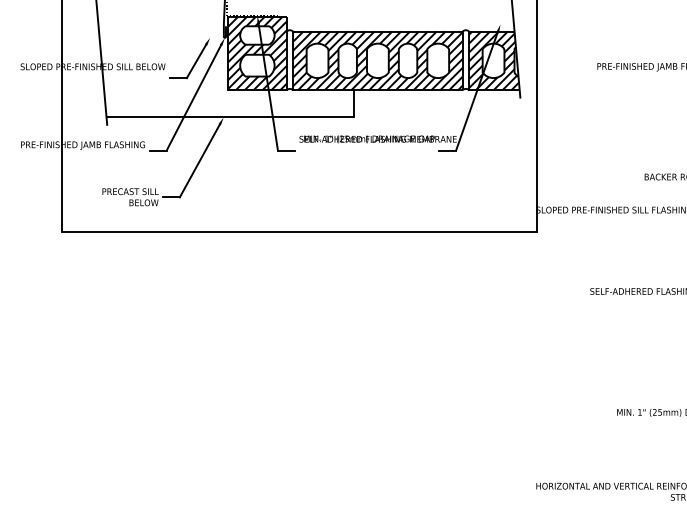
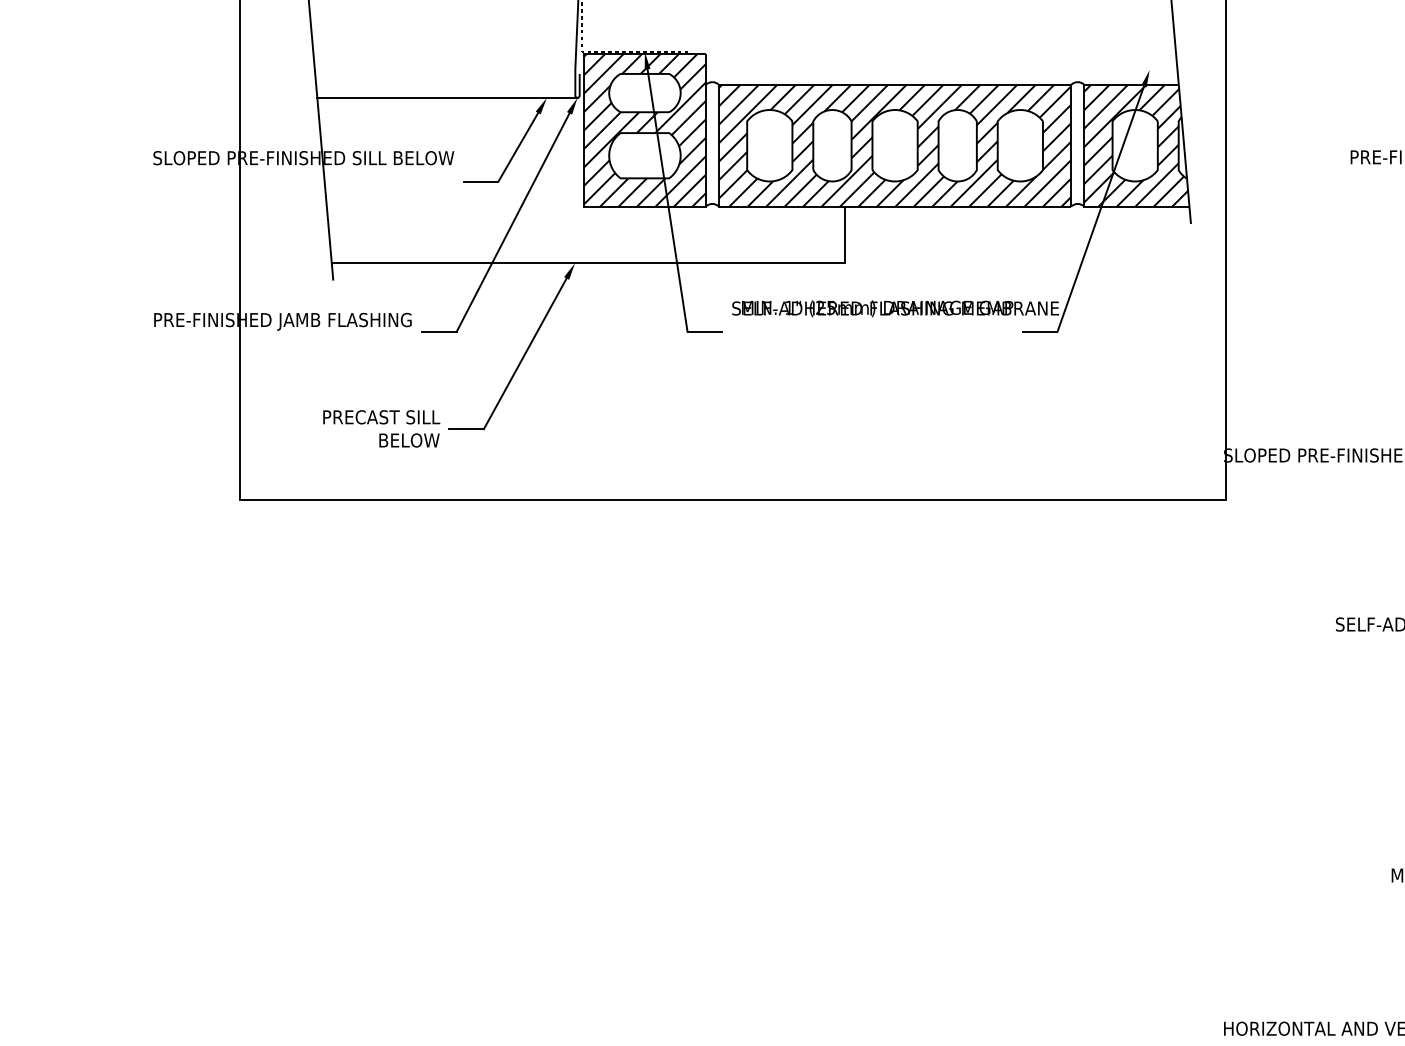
line: (161, 37) -> (445, 97), added

